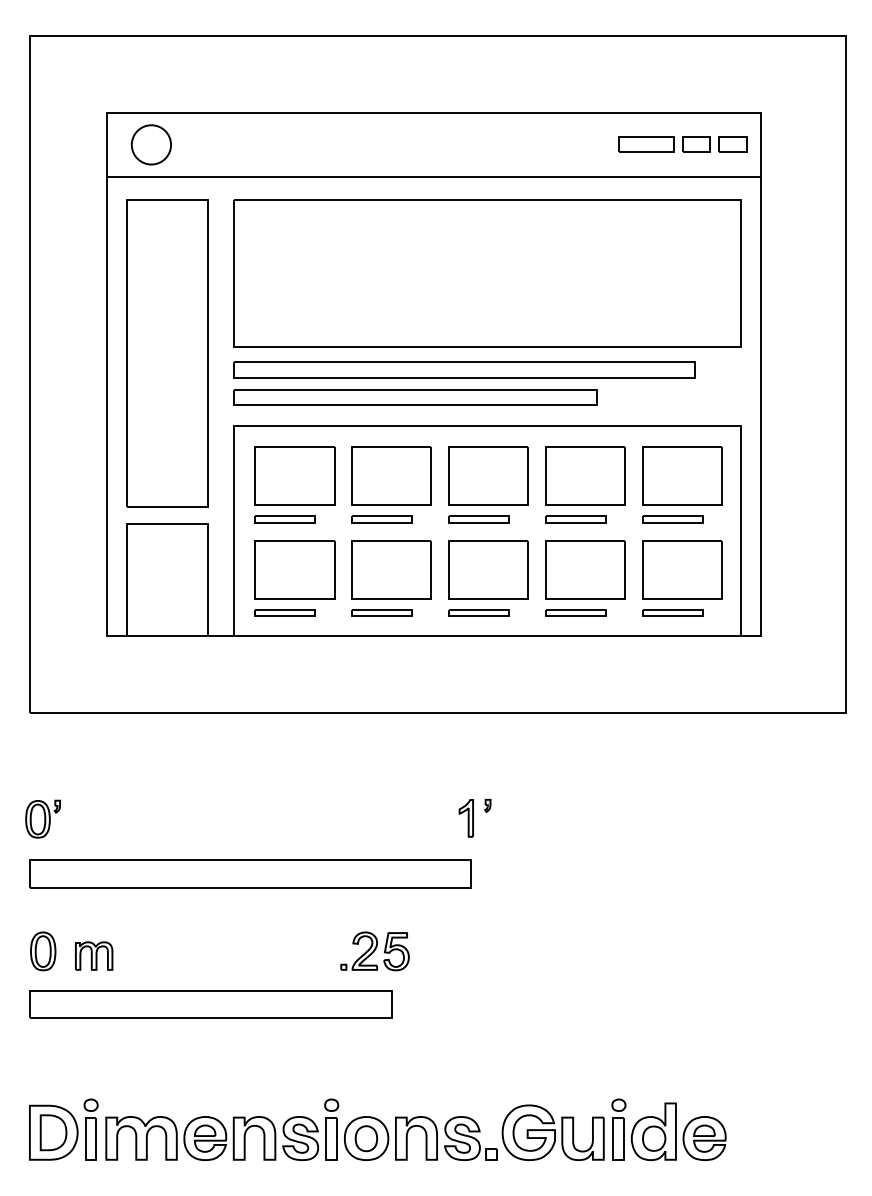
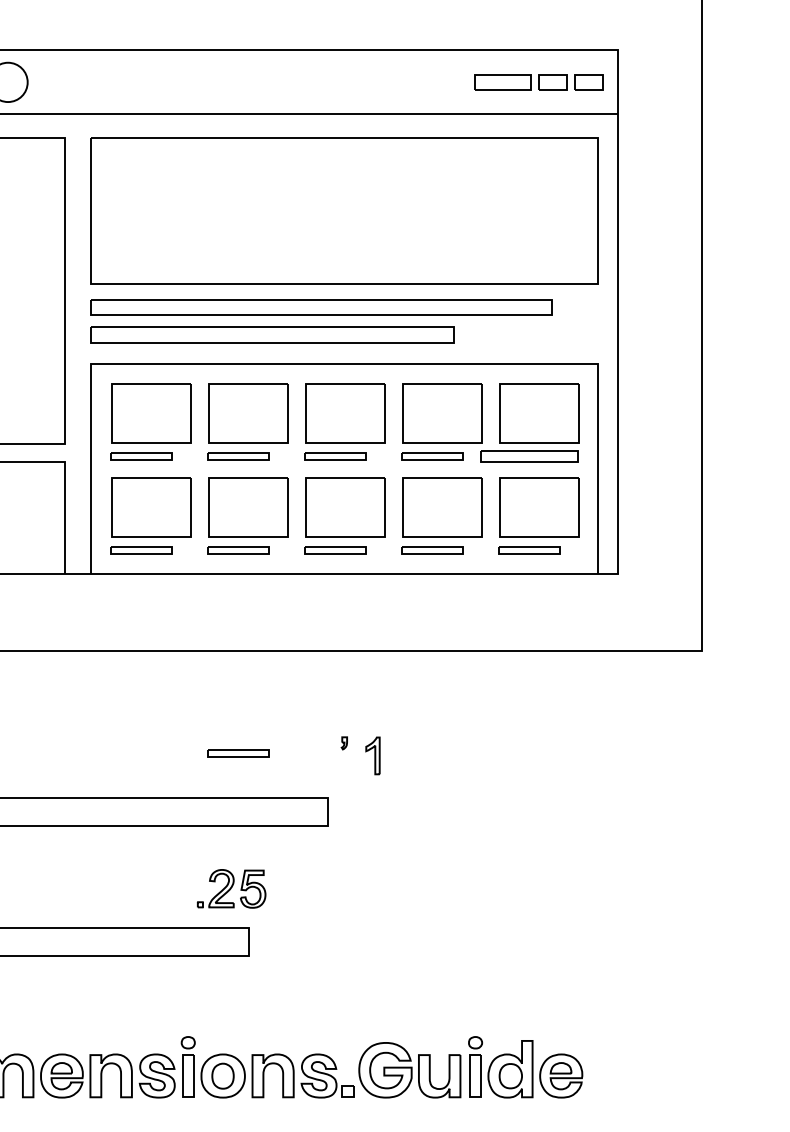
part: (672, 519) -> (529, 457), size x1.6
part: (381, 815) -> (238, 753), added
part: (465, 818) -> (372, 756), moved

